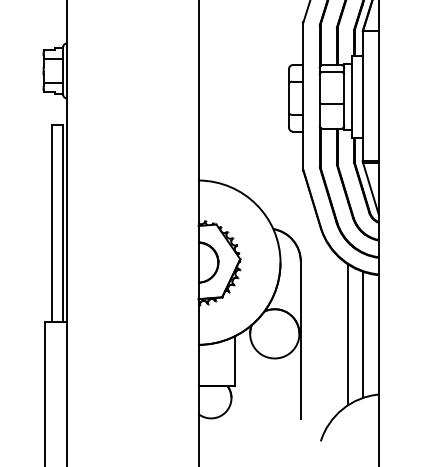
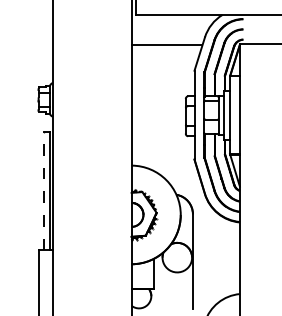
line: (51, 221) -> (43, 190), solid -> dashed
line: (348, 335) -> (221, 258), removed
line: (363, 335) -> (230, 258), removed

